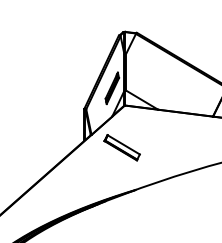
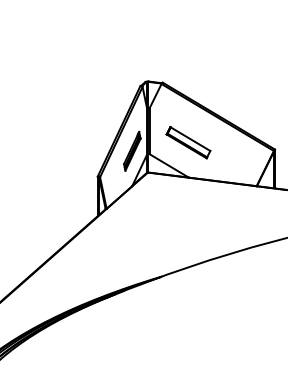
part: (122, 147) -> (188, 142), moved

